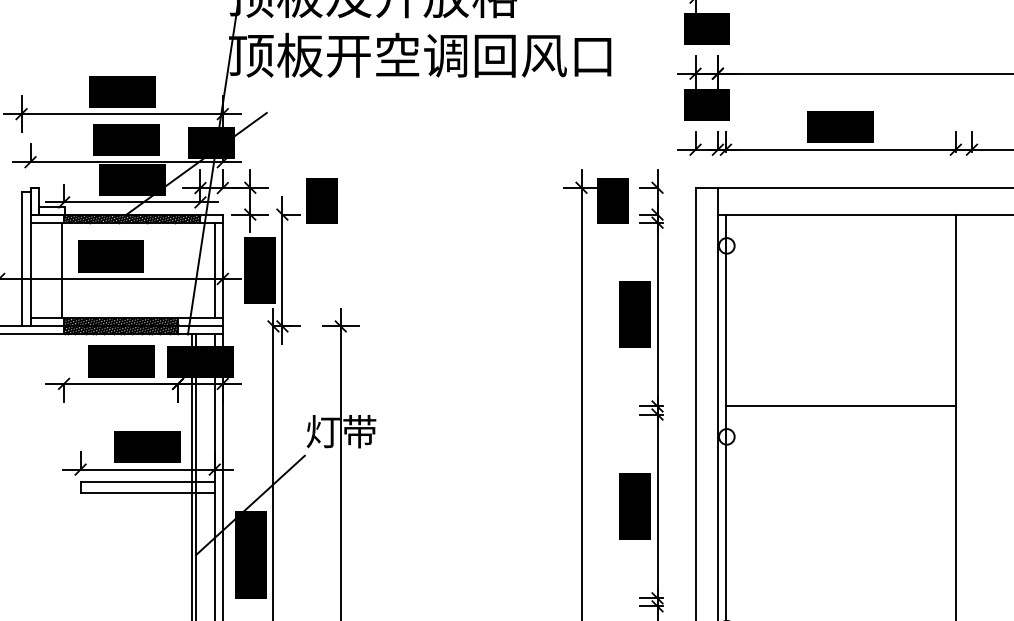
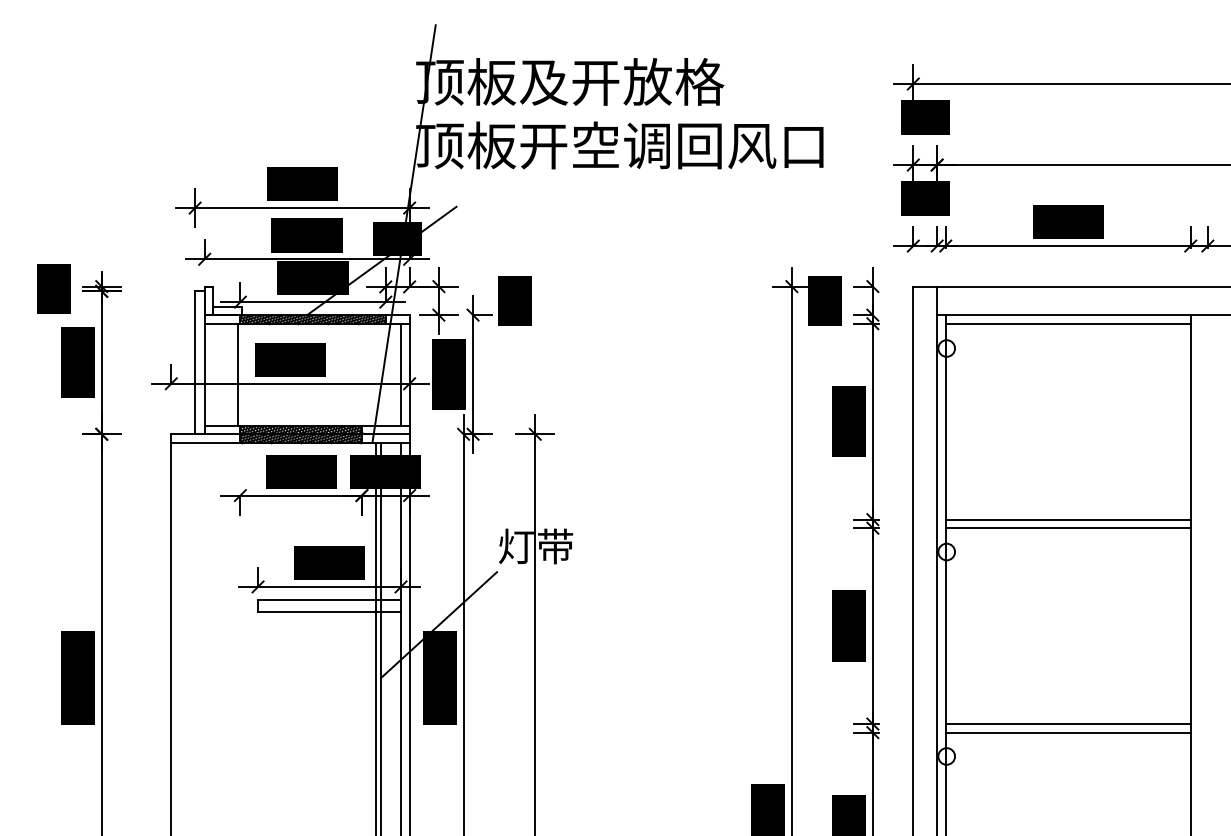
line: (840, 222) -> (1067, 323), added
line: (840, 414) -> (1067, 528), added
line: (840, 598) -> (1067, 724), added
line: (840, 606) -> (1067, 732), added

